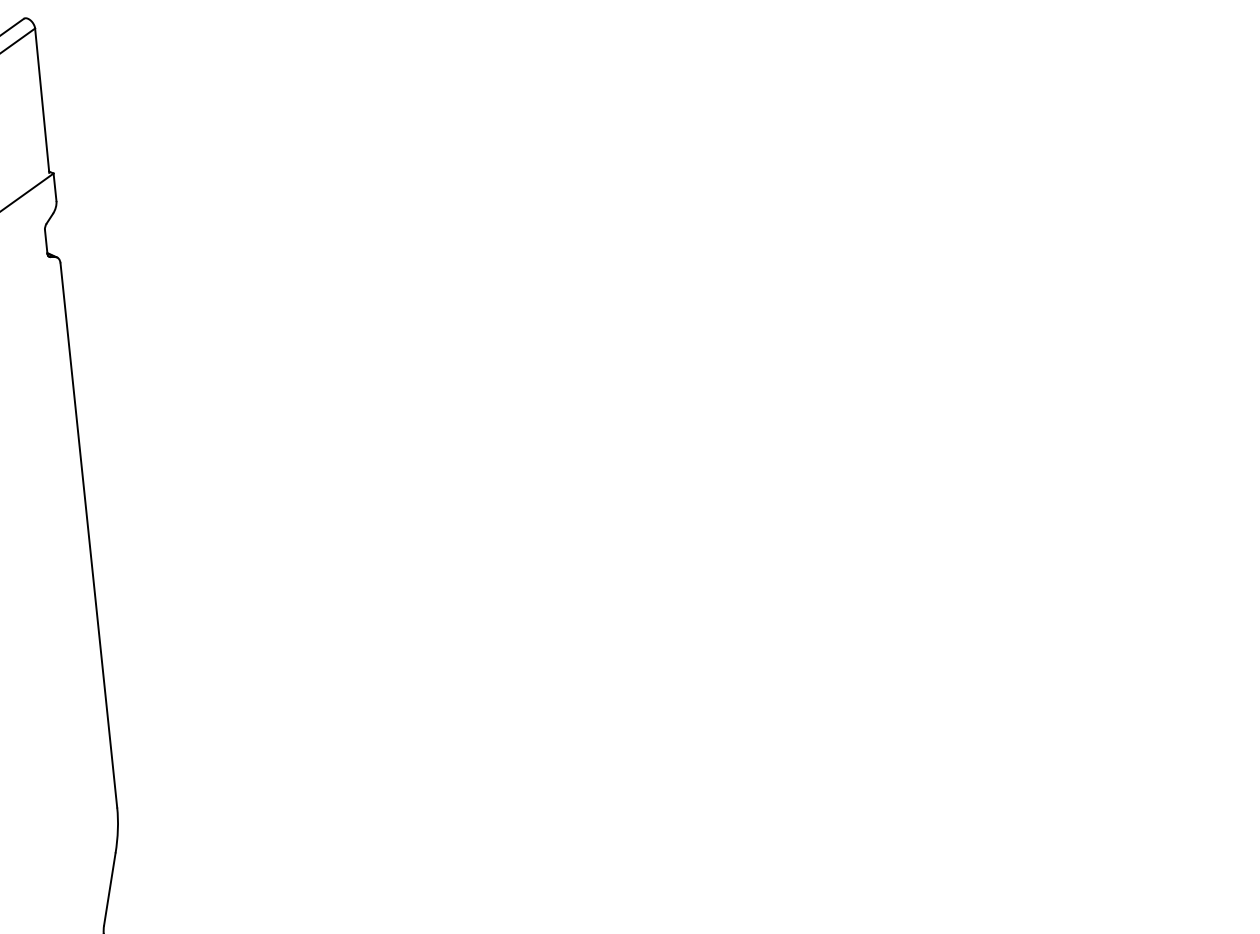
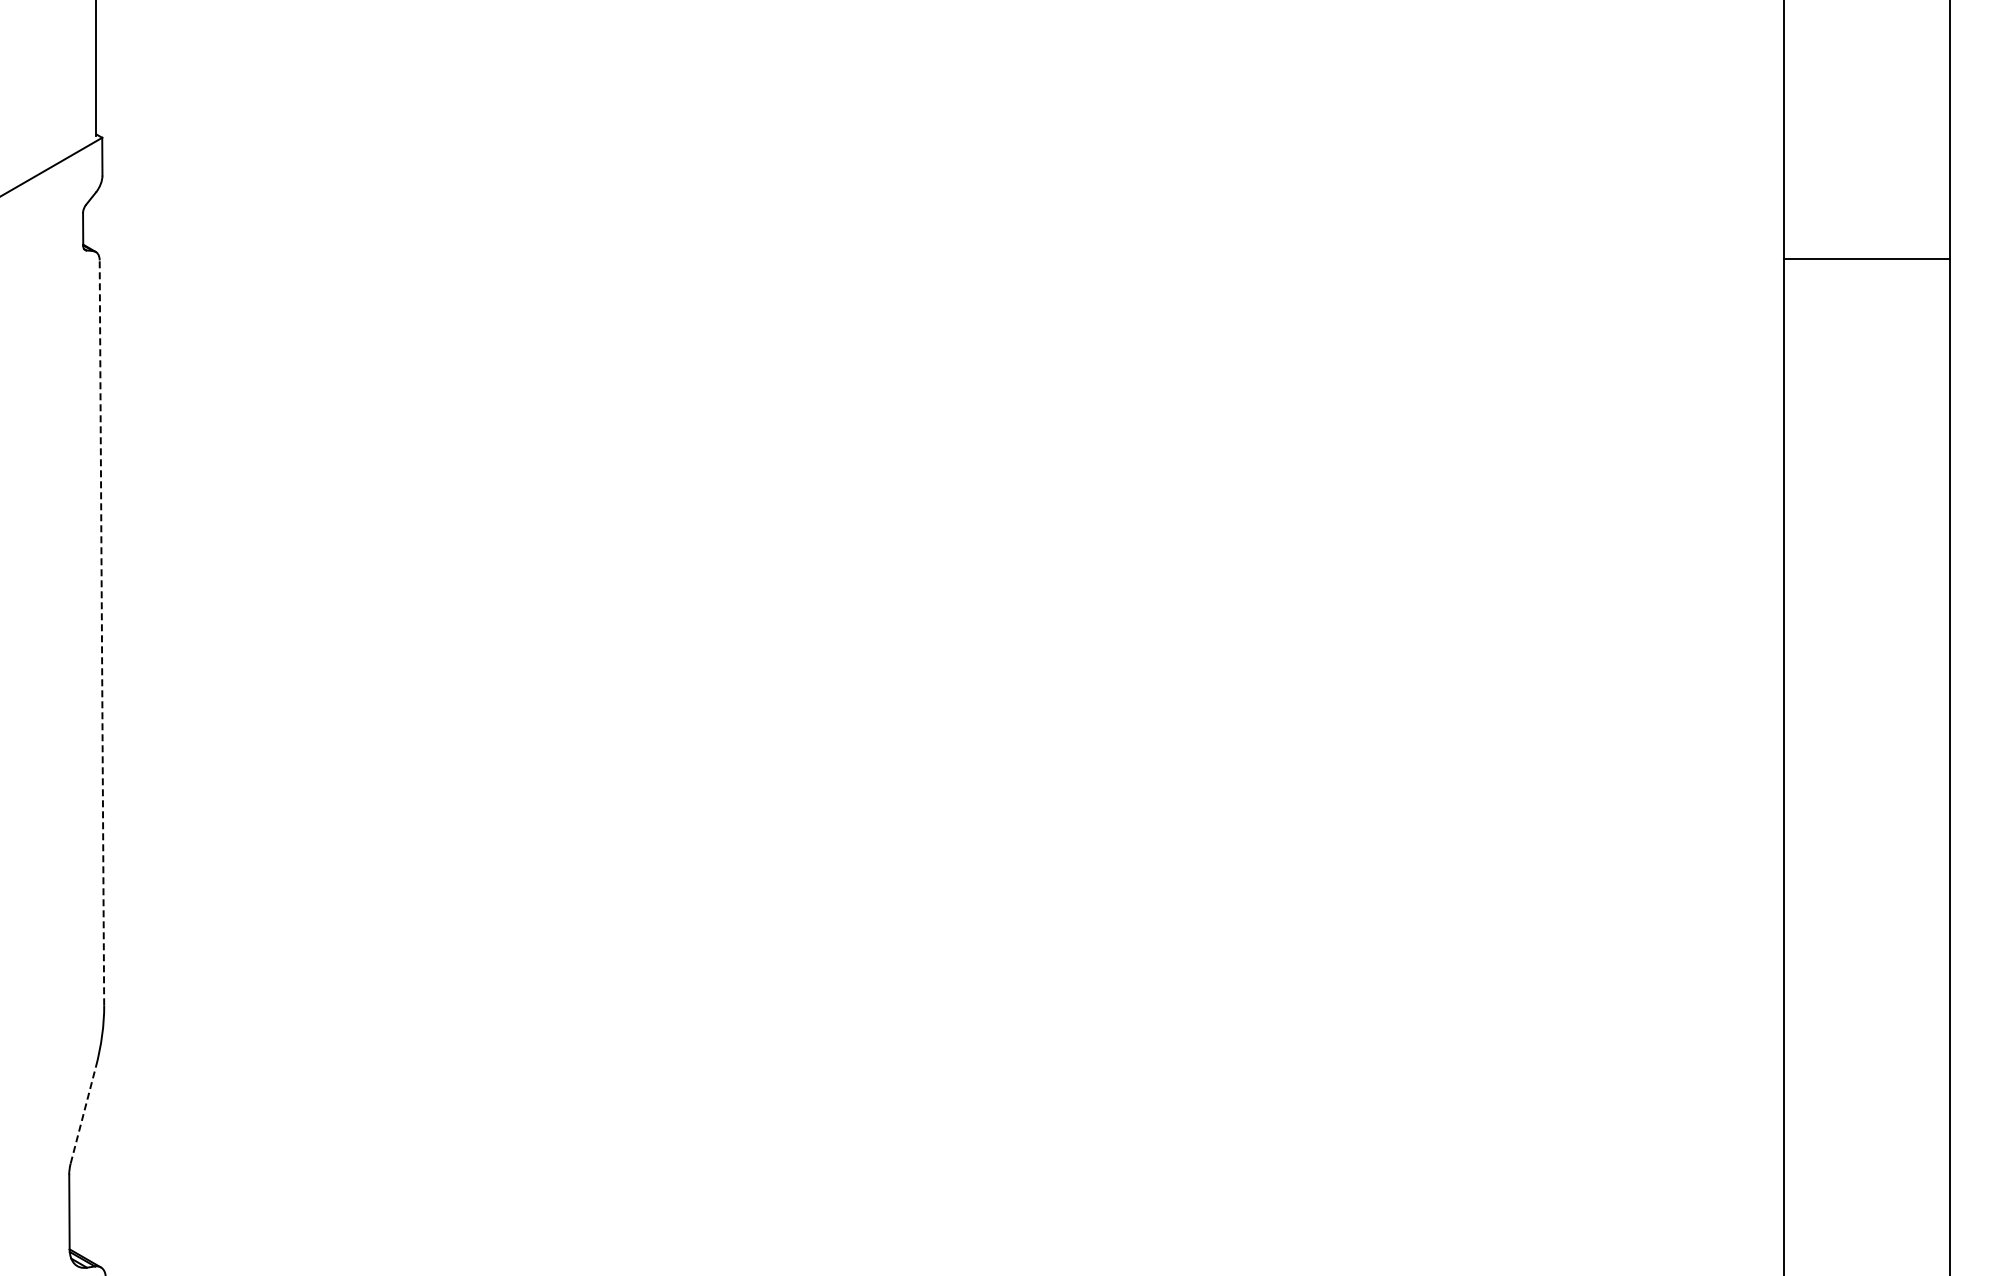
line: (88, 535) -> (101, 632), solid -> dashed
line: (109, 889) -> (83, 1115), solid -> dashed

